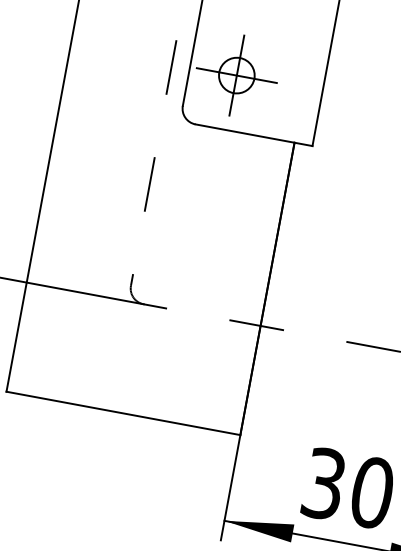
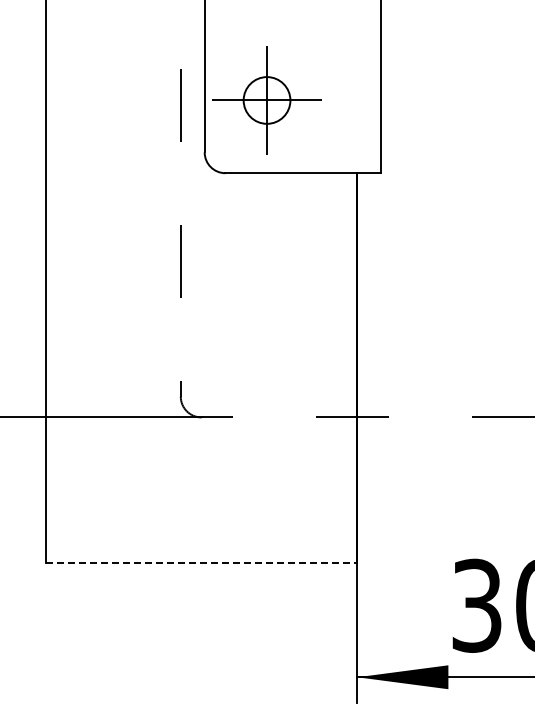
line: (123, 413) -> (201, 562), solid -> dashed

